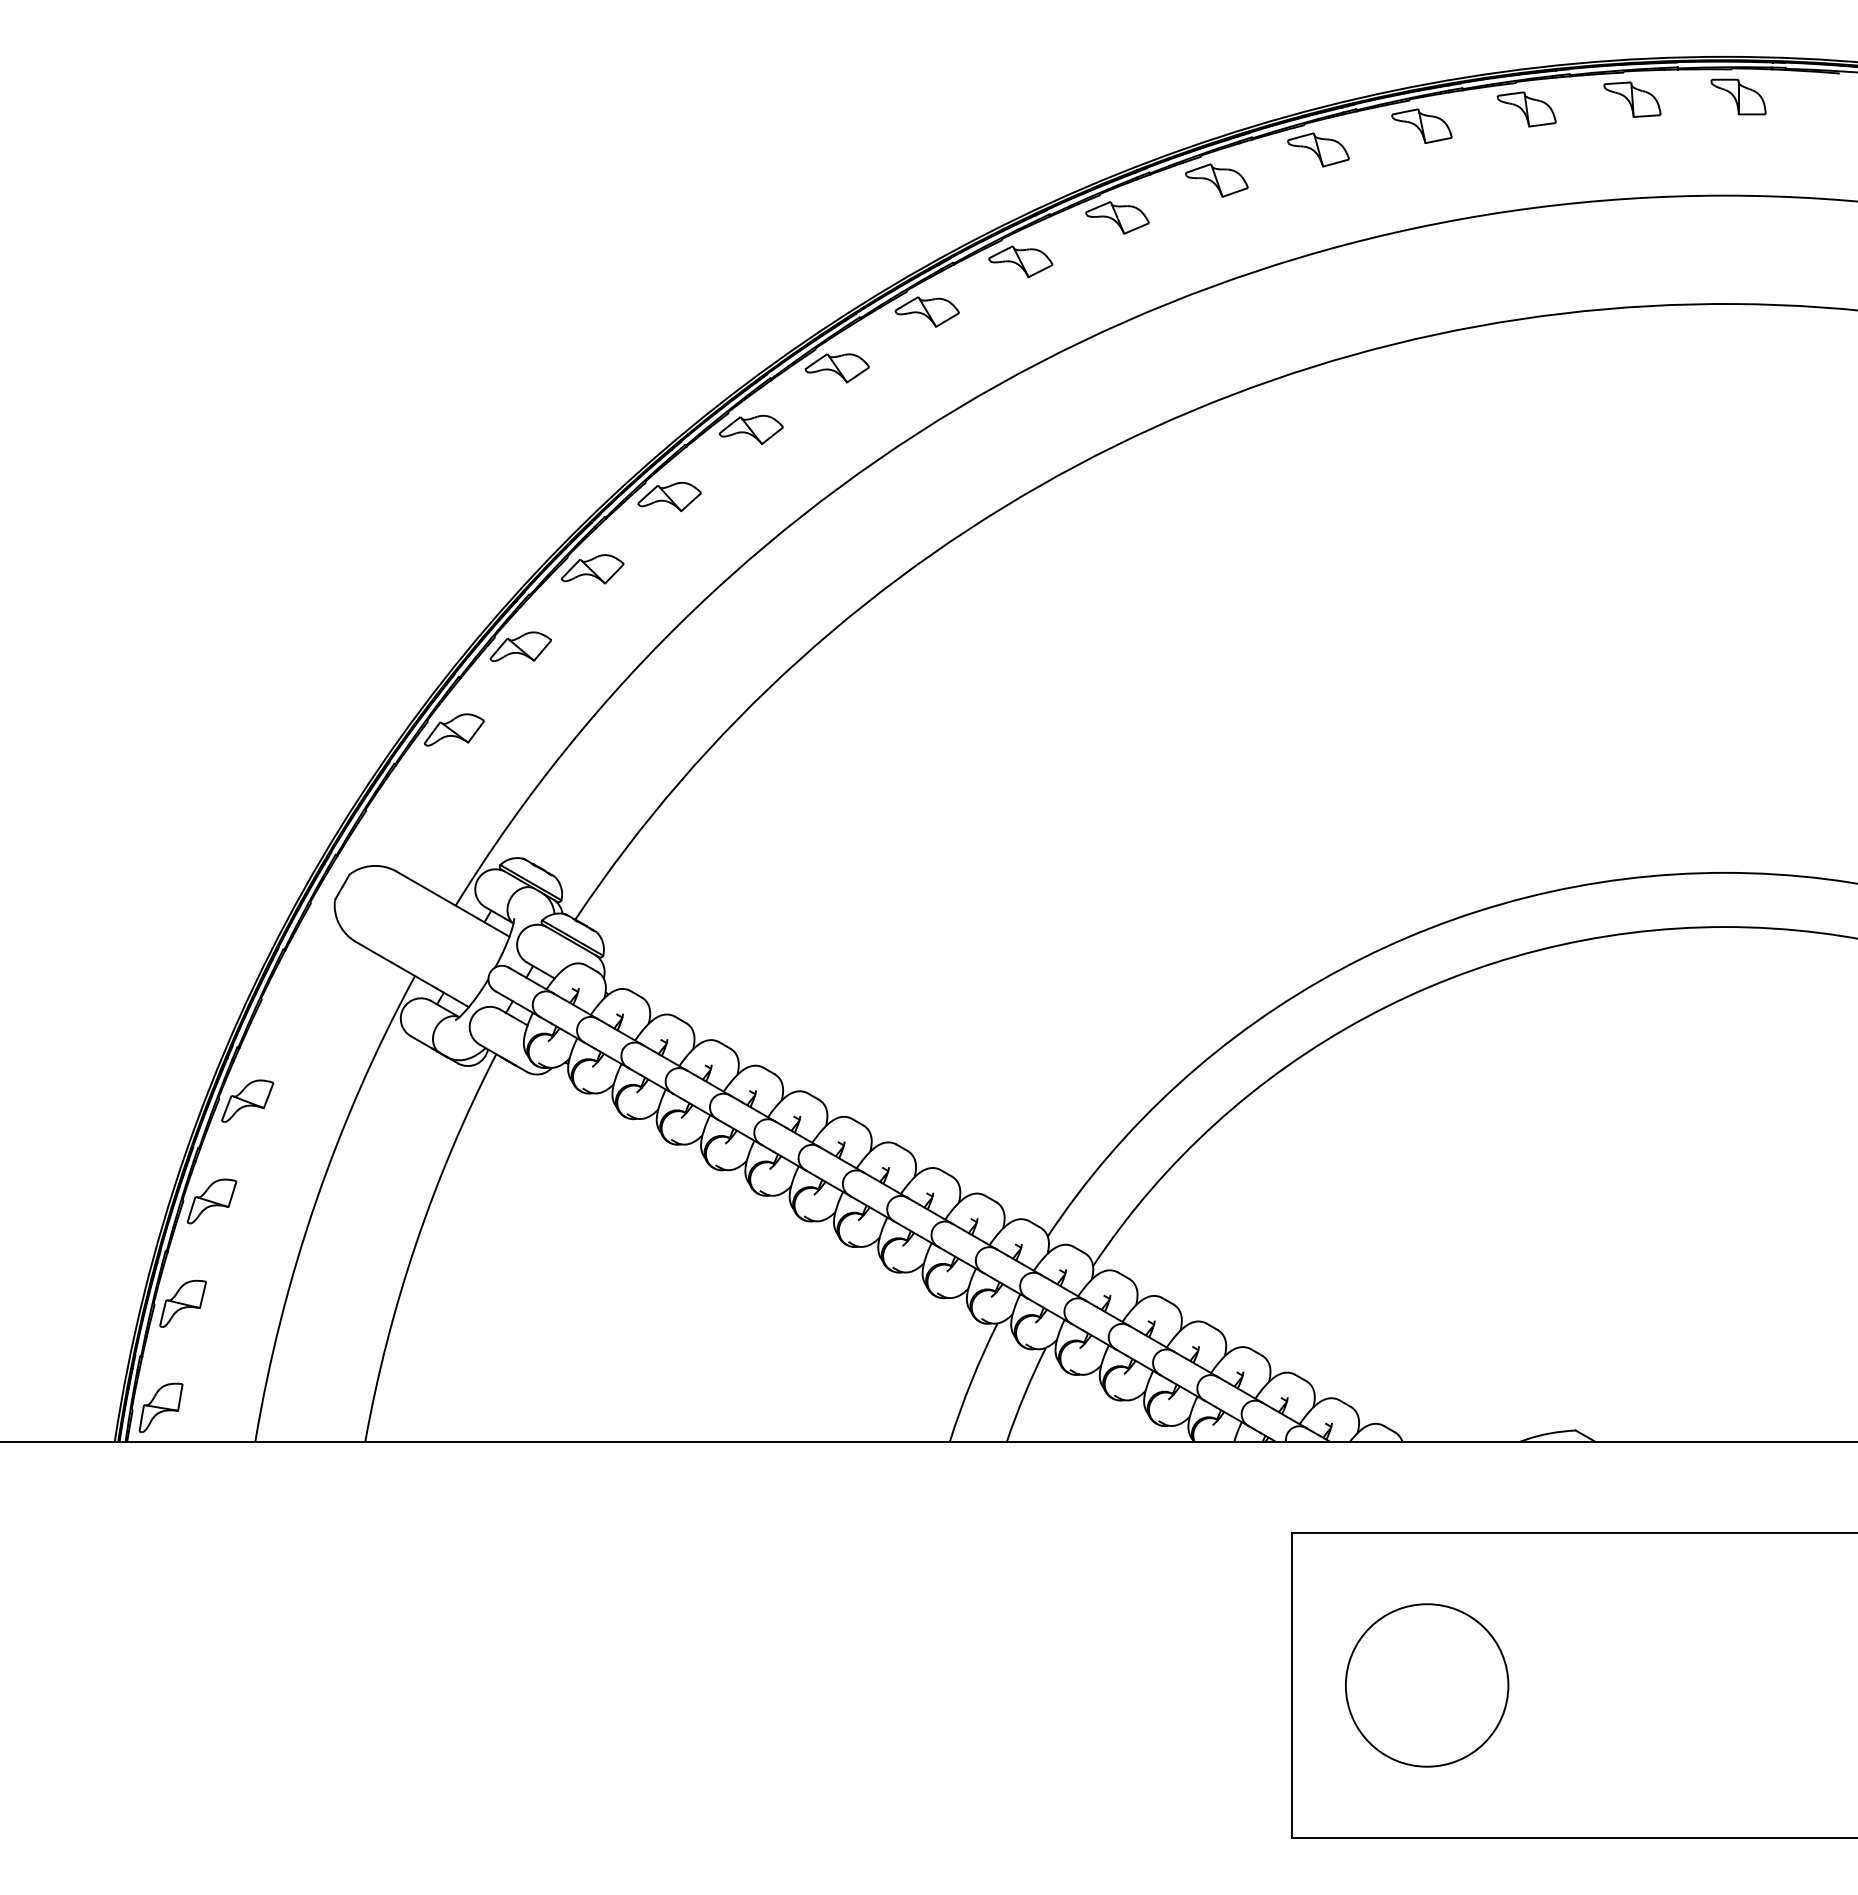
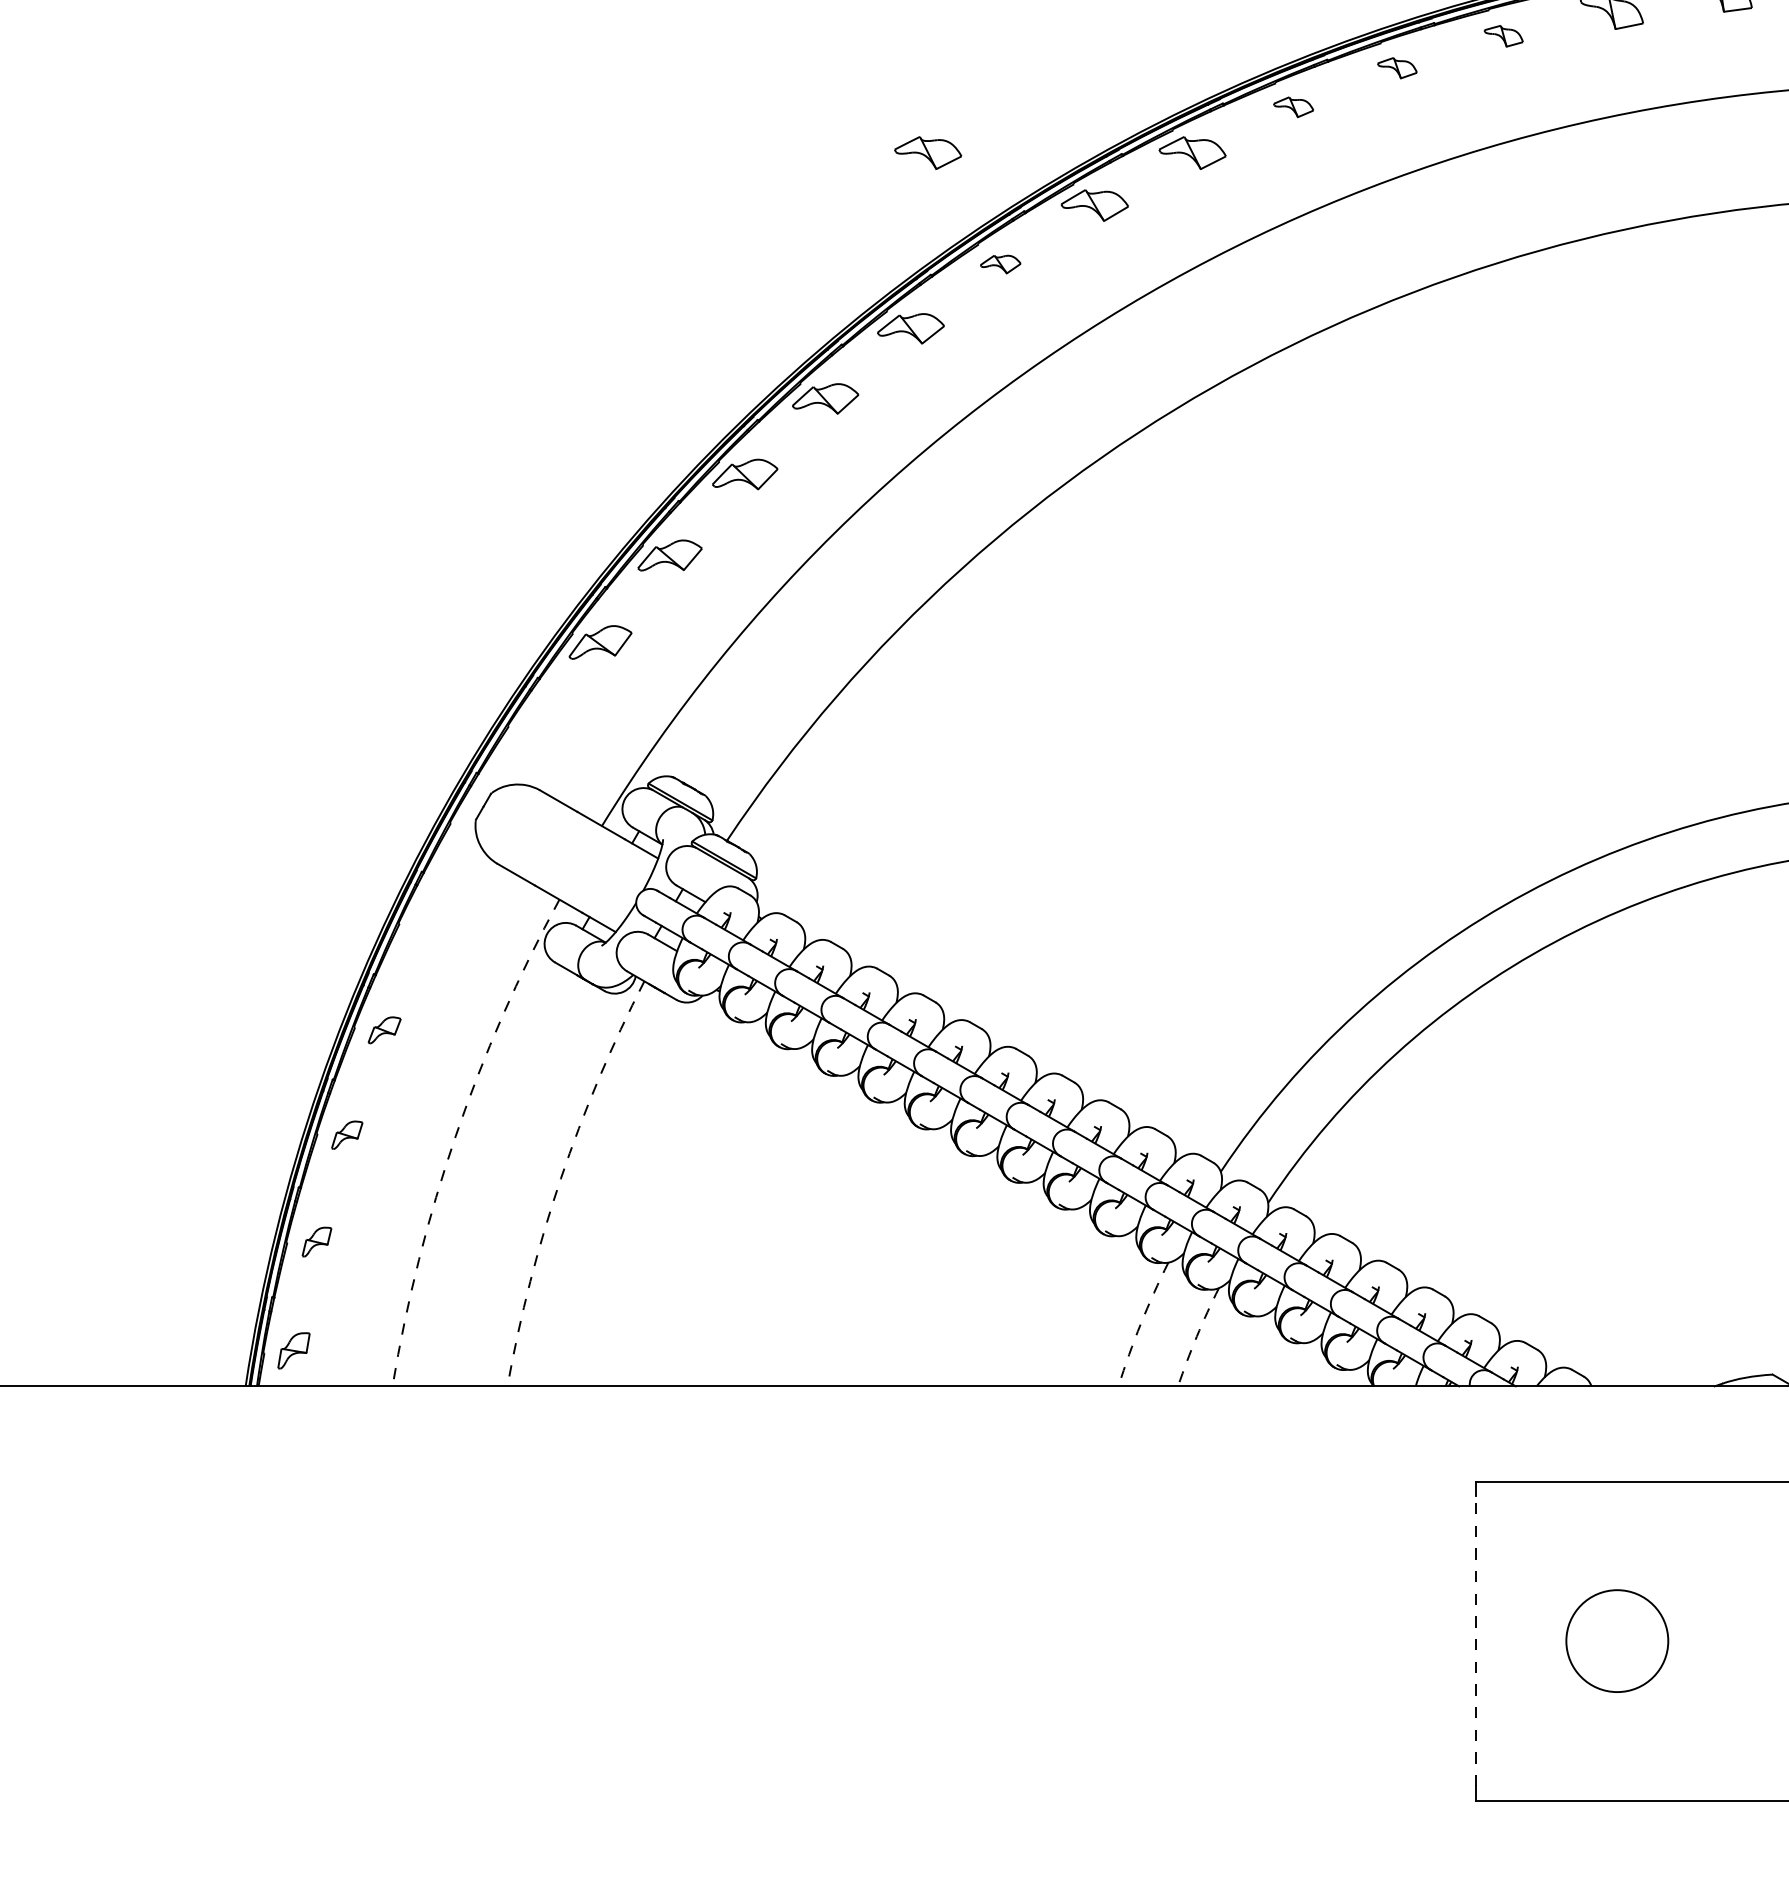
part: (1318, 149) -> (1503, 35), size x0.6
part: (1216, 180) -> (1397, 68), size x0.6
part: (1117, 217) -> (1293, 106), size x0.6
part: (767, 261) -> (927, 152), added
part: (836, 368) -> (999, 264), size x0.6
part: (247, 1100) -> (384, 1029), size x0.6
part: (211, 1201) -> (346, 1135), size x0.6
arc: (315, 1202) -> (455, 1136), solid -> dashed
arc: (416, 1243) -> (561, 1179), solid -> dashed
part: (182, 1303) -> (316, 1241), size x0.6
arc: (971, 1381) -> (1141, 1323), solid -> dashed
arc: (1024, 1394) -> (1196, 1336), solid -> dashed
part: (160, 1407) -> (293, 1350), size x0.7
line: (1291, 1685) -> (1475, 1641), solid -> dashed
circle: (1426, 1685) -> (1616, 1641), size x0.6

